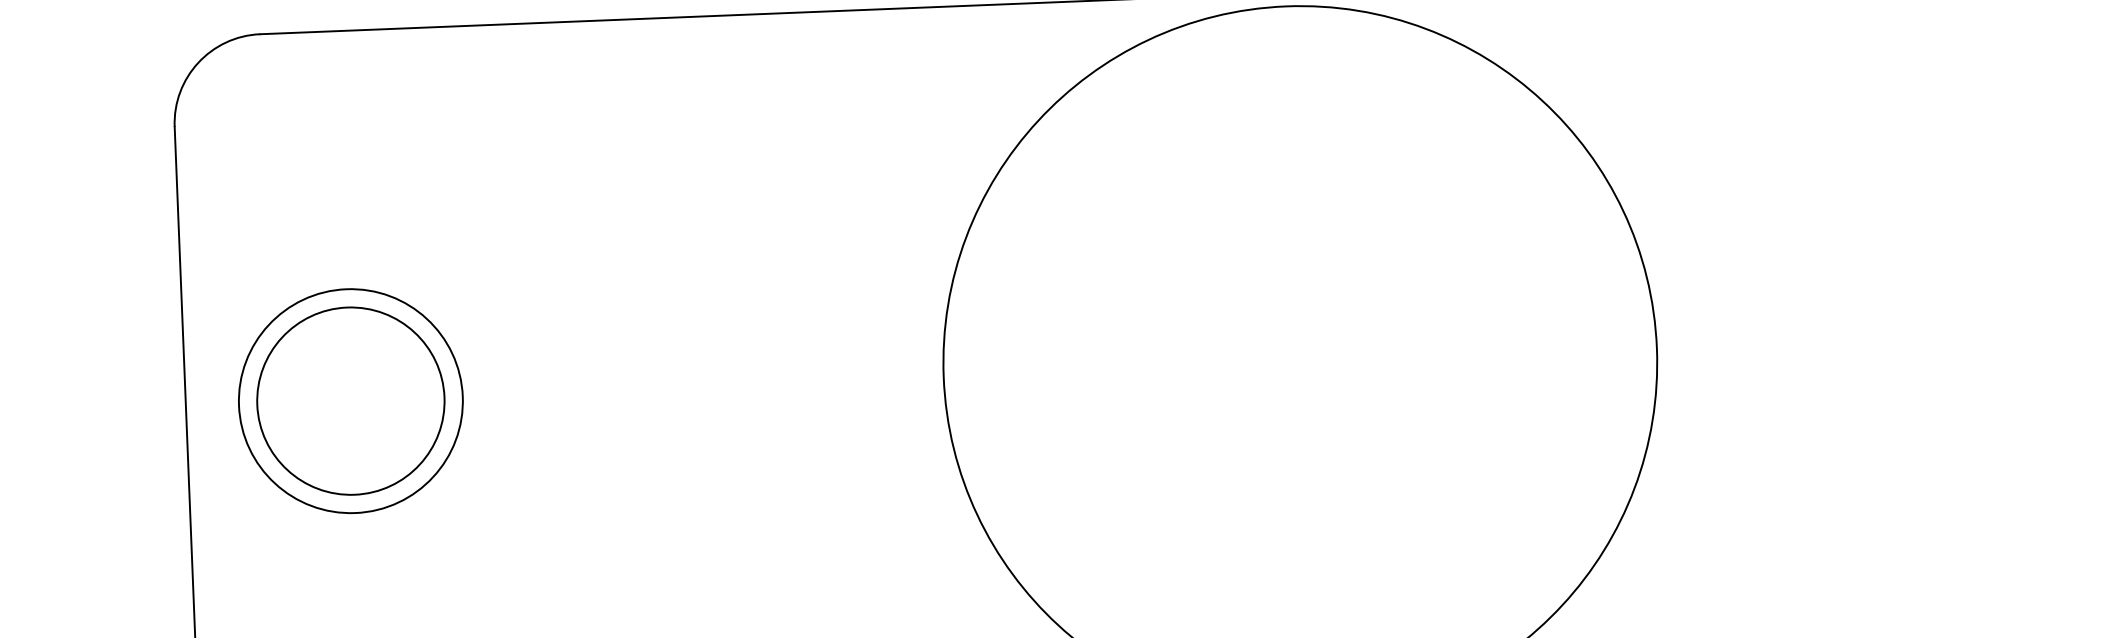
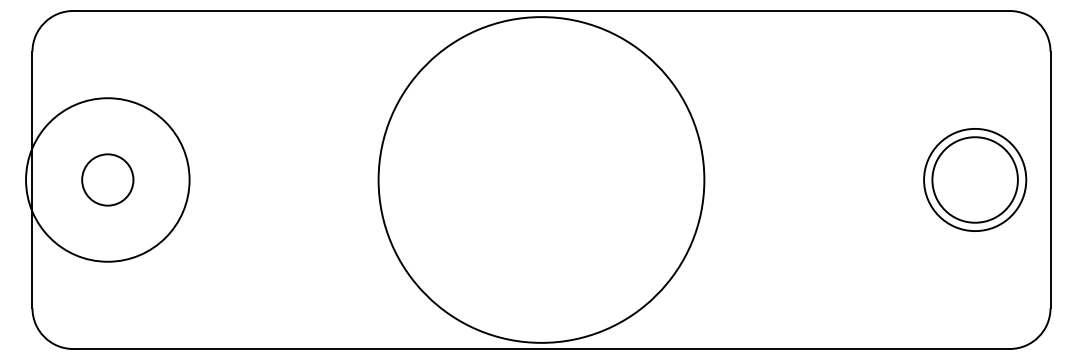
circle: (350, 400) -> (107, 179), size x0.6
circle: (350, 400) -> (107, 179), size x1.6

